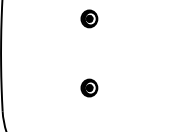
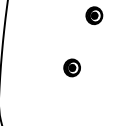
part: (89, 87) -> (72, 67), moved

